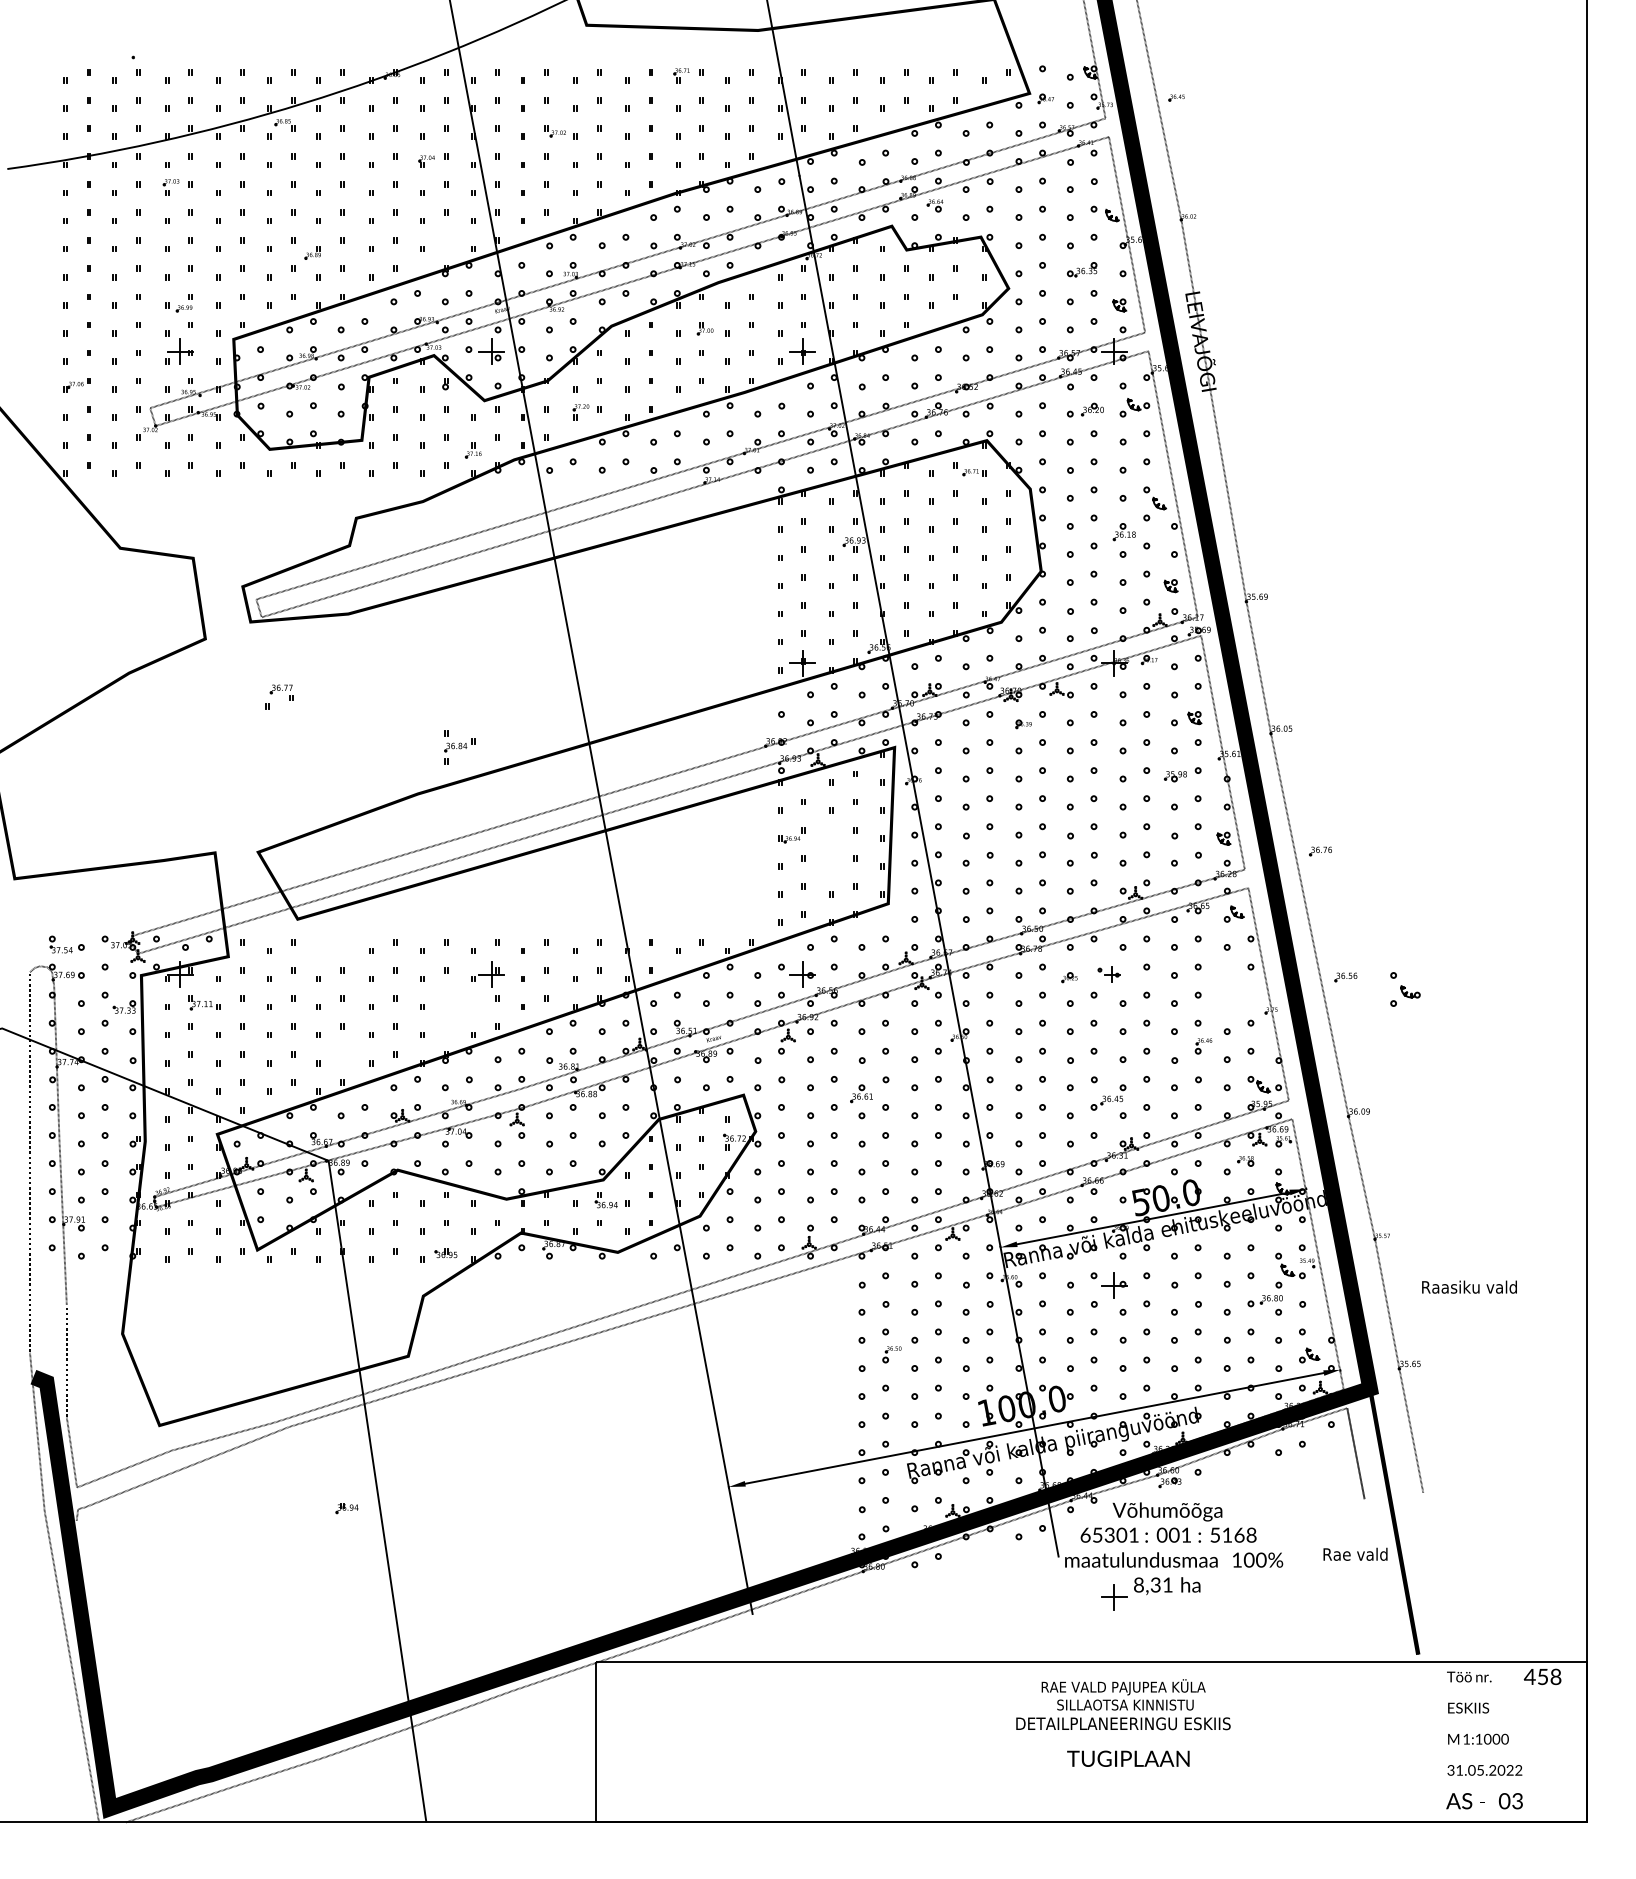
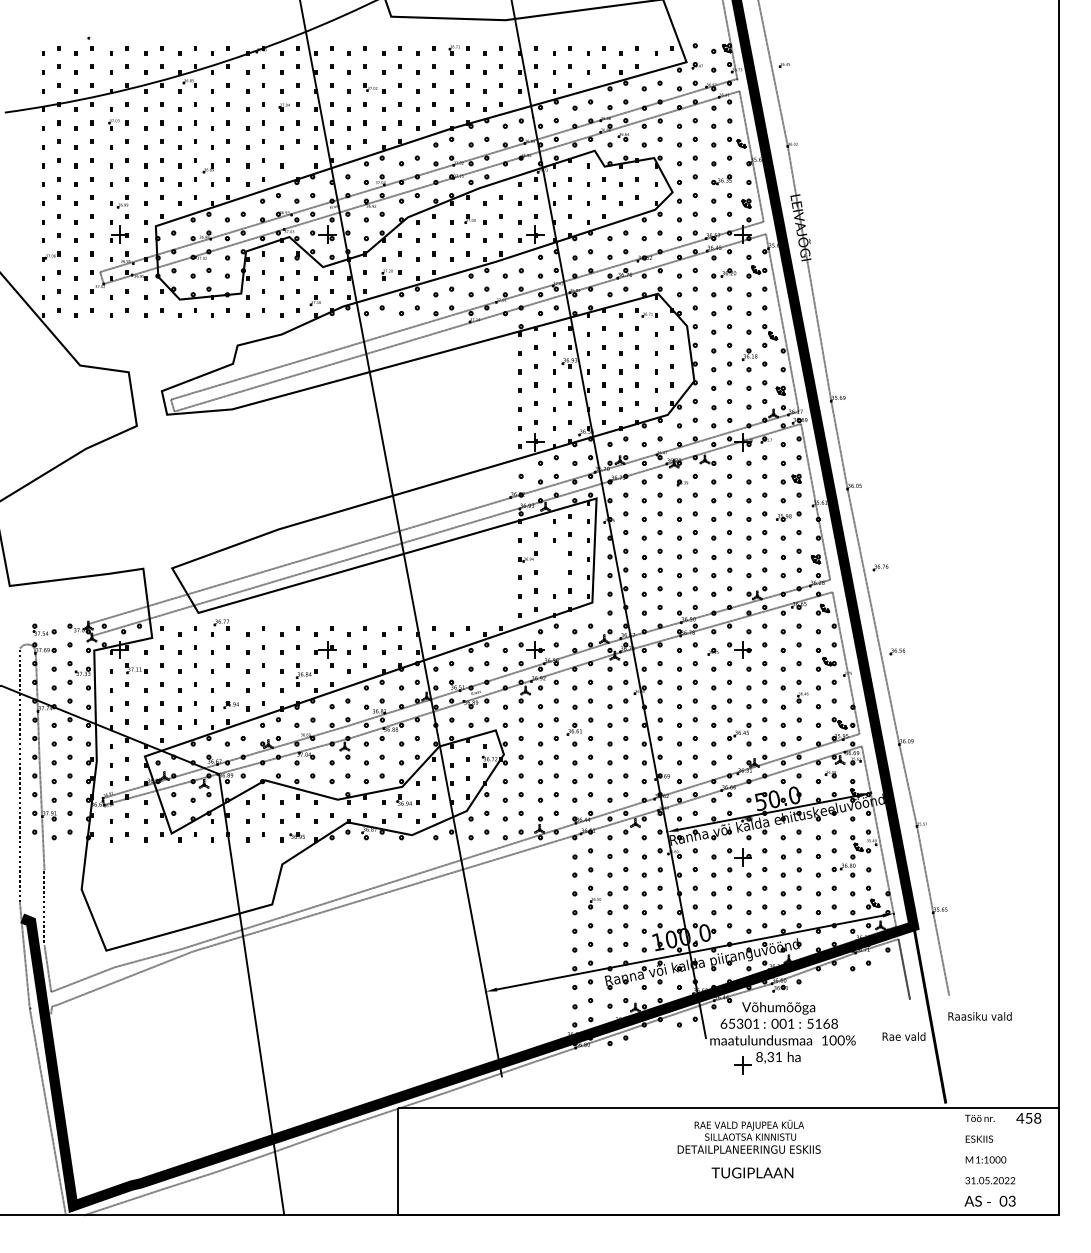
part: (279, 696) -> (220, 627), moved
part: (459, 746) -> (306, 674), moved
part: (1108, 973) -> (739, 649), size x1.67
part: (1404, 988) -> (825, 659), moved
text: (1468, 1287) -> (979, 1016), moved
part: (345, 1509) -> (230, 705), moved

